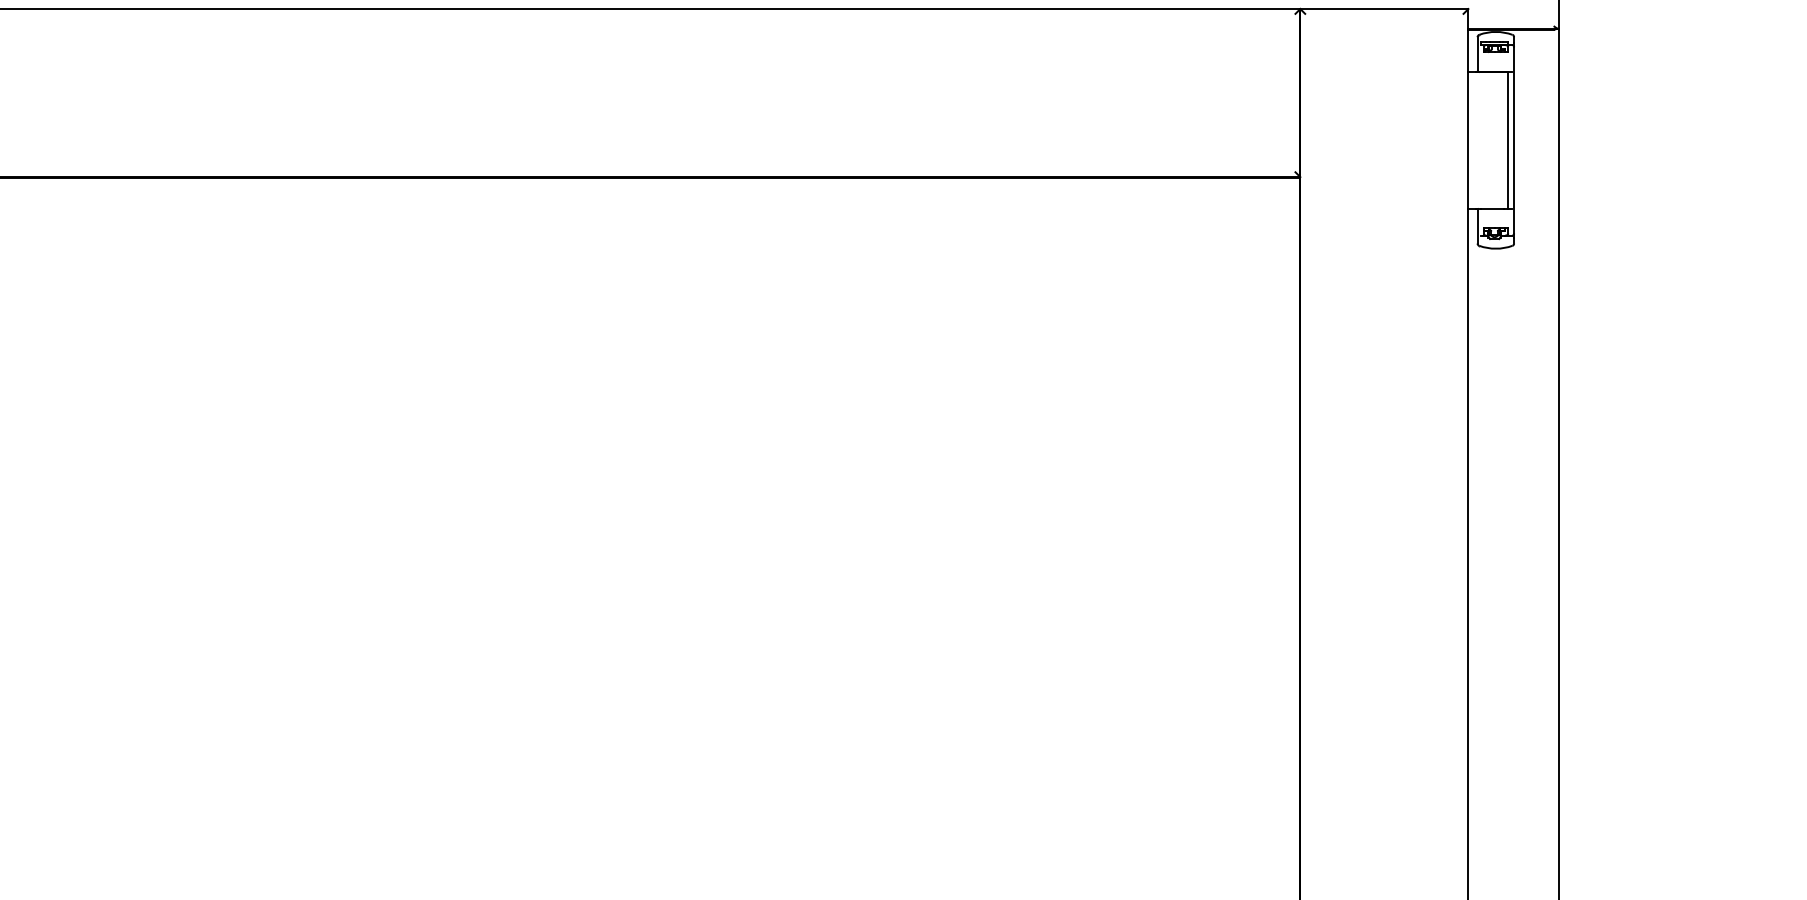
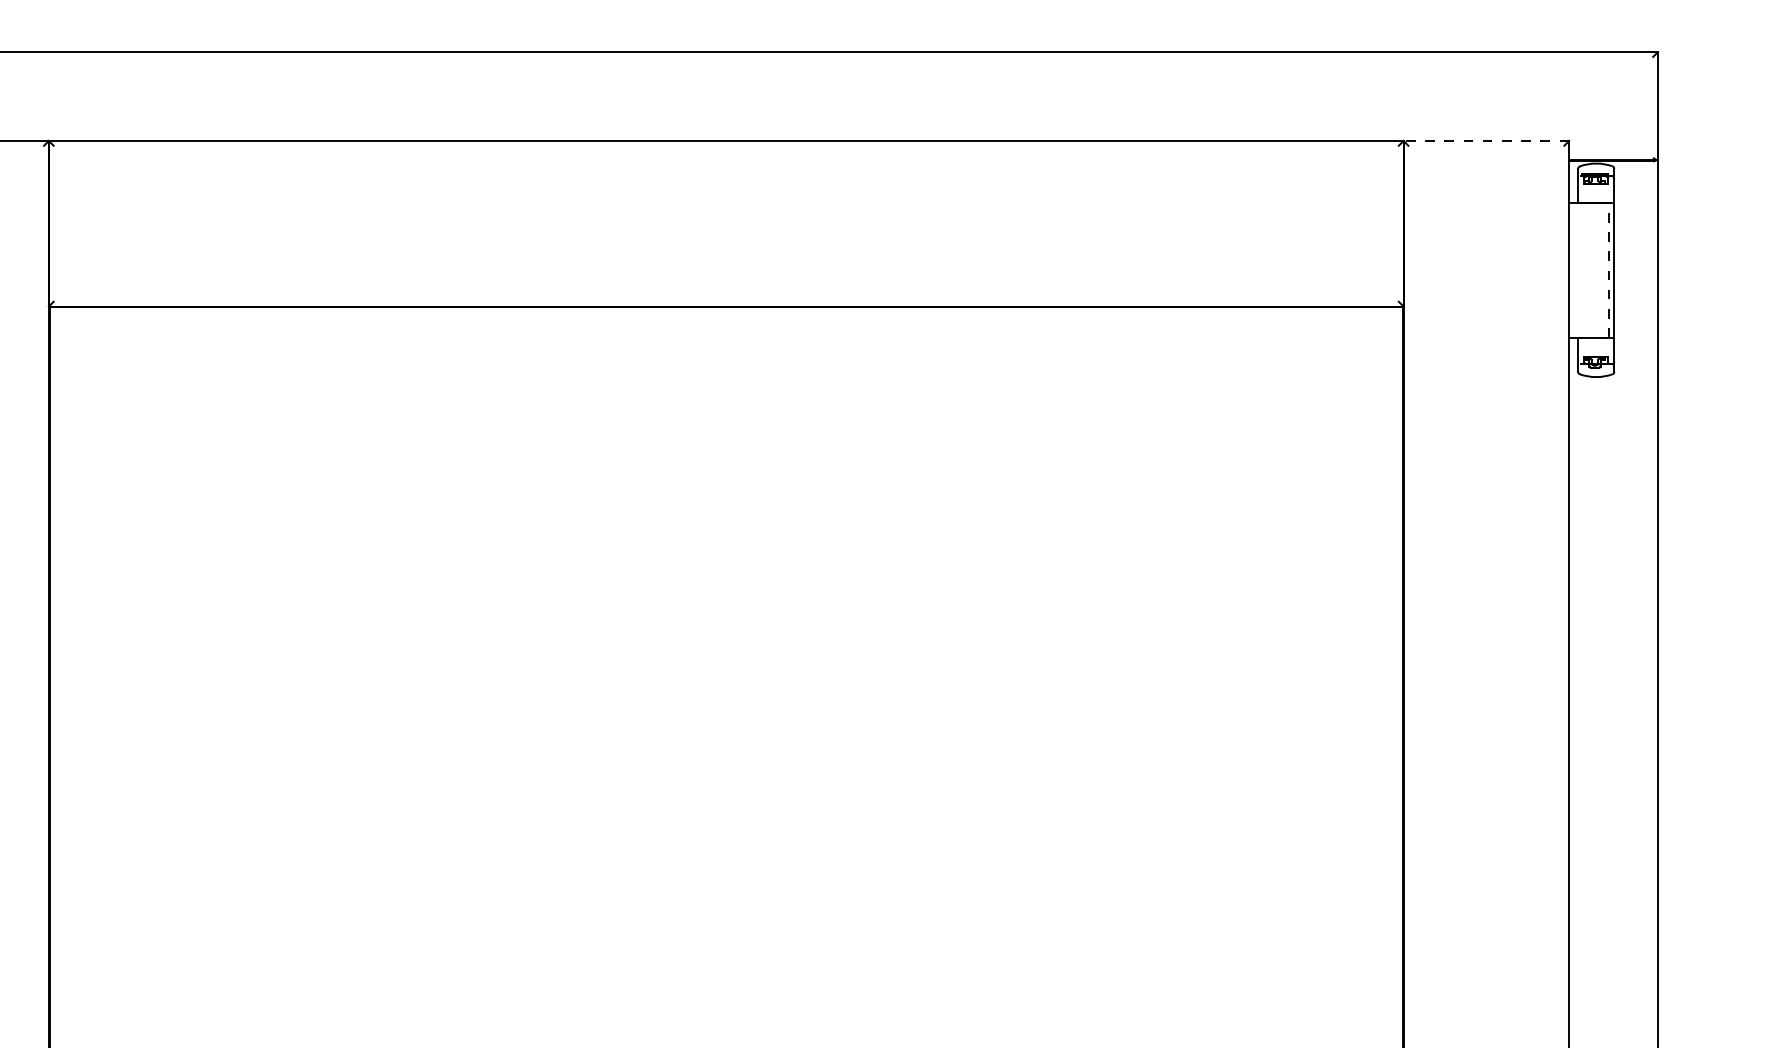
line: (1384, 8) -> (1486, 140), solid -> dashed
line: (1508, 140) -> (1608, 270), solid -> dashed

